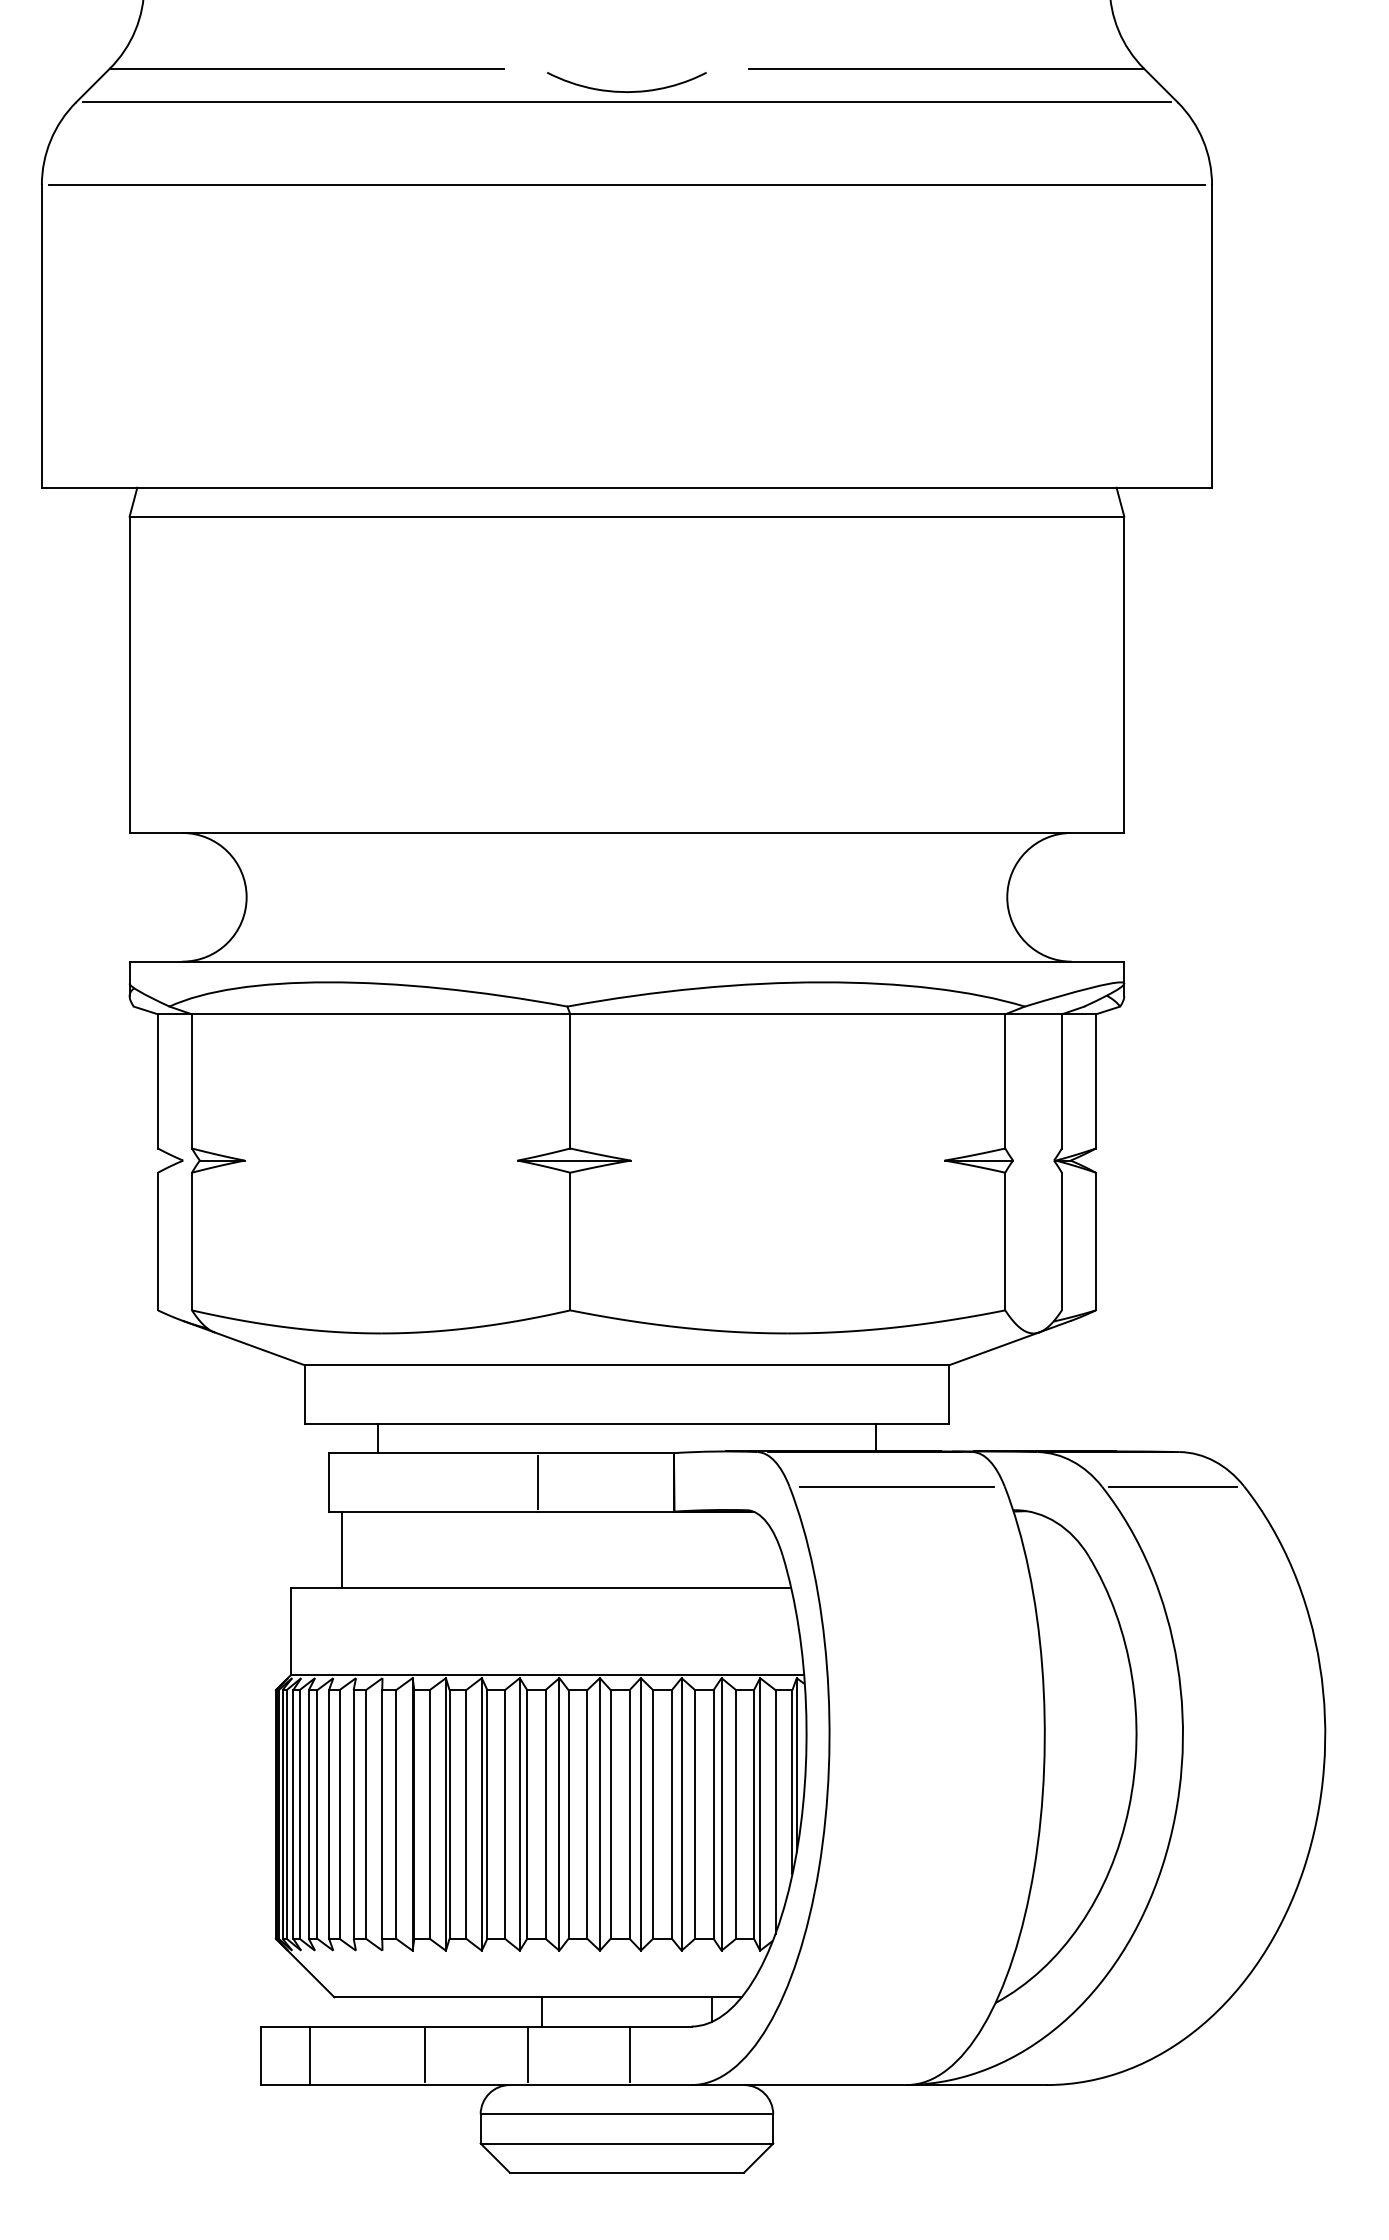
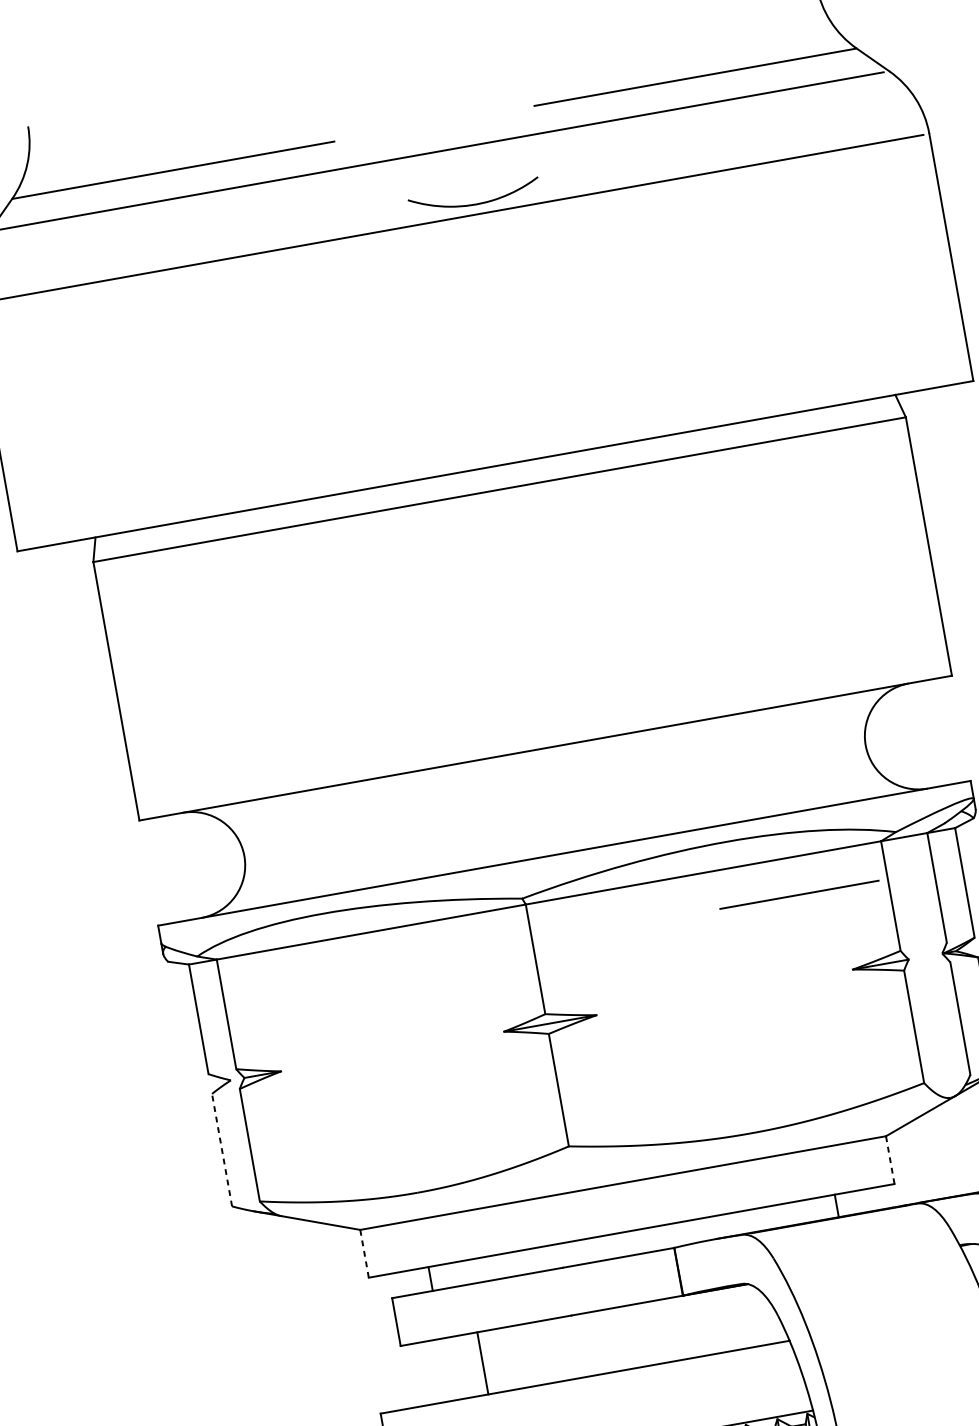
curve: (626, 91) -> (475, 204), moved
line: (158, 1241) -> (222, 1150), solid -> dashed
line: (305, 1394) -> (364, 1253), solid -> dashed
line: (948, 1394) -> (890, 1160), solid -> dashed
line: (537, 1482) -> (567, 1291), removed
line: (896, 1486) -> (798, 894), moved
line: (342, 1549) -> (482, 1363), moved

